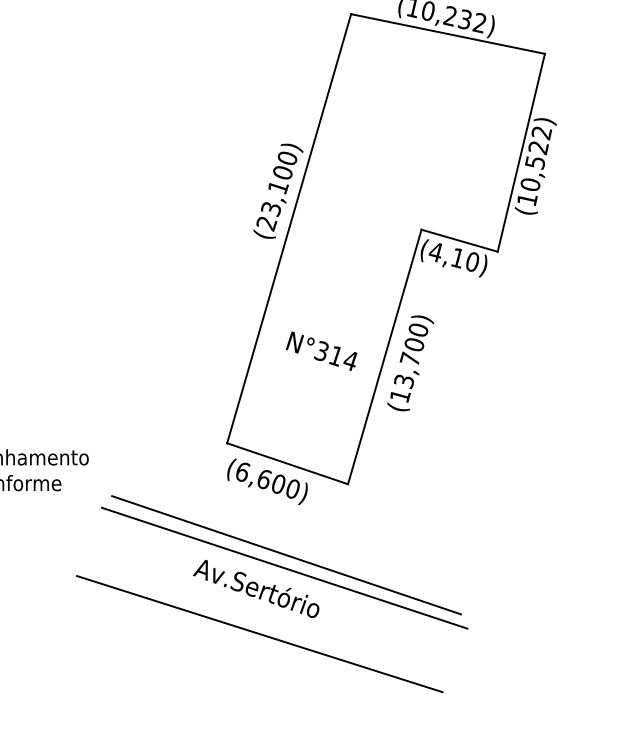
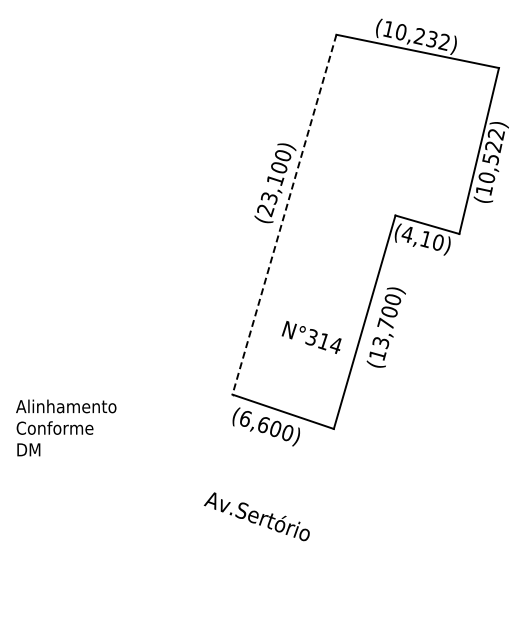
line: (289, 229) -> (284, 215), solid -> dashed
text: (321, 351) -> (311, 337), moved
line: (286, 555) -> (282, 488), removed
line: (284, 568) -> (280, 499), removed
line: (259, 633) -> (259, 554), removed

